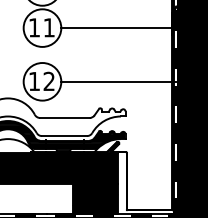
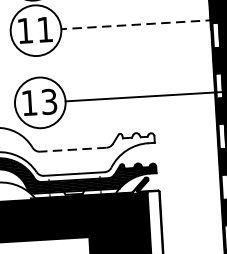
line: (117, 28) -> (136, 25), solid -> dashed
text: (48, 81) -> (48, 101), 12 -> 13
line: (64, 118) -> (72, 150), solid -> dashed

